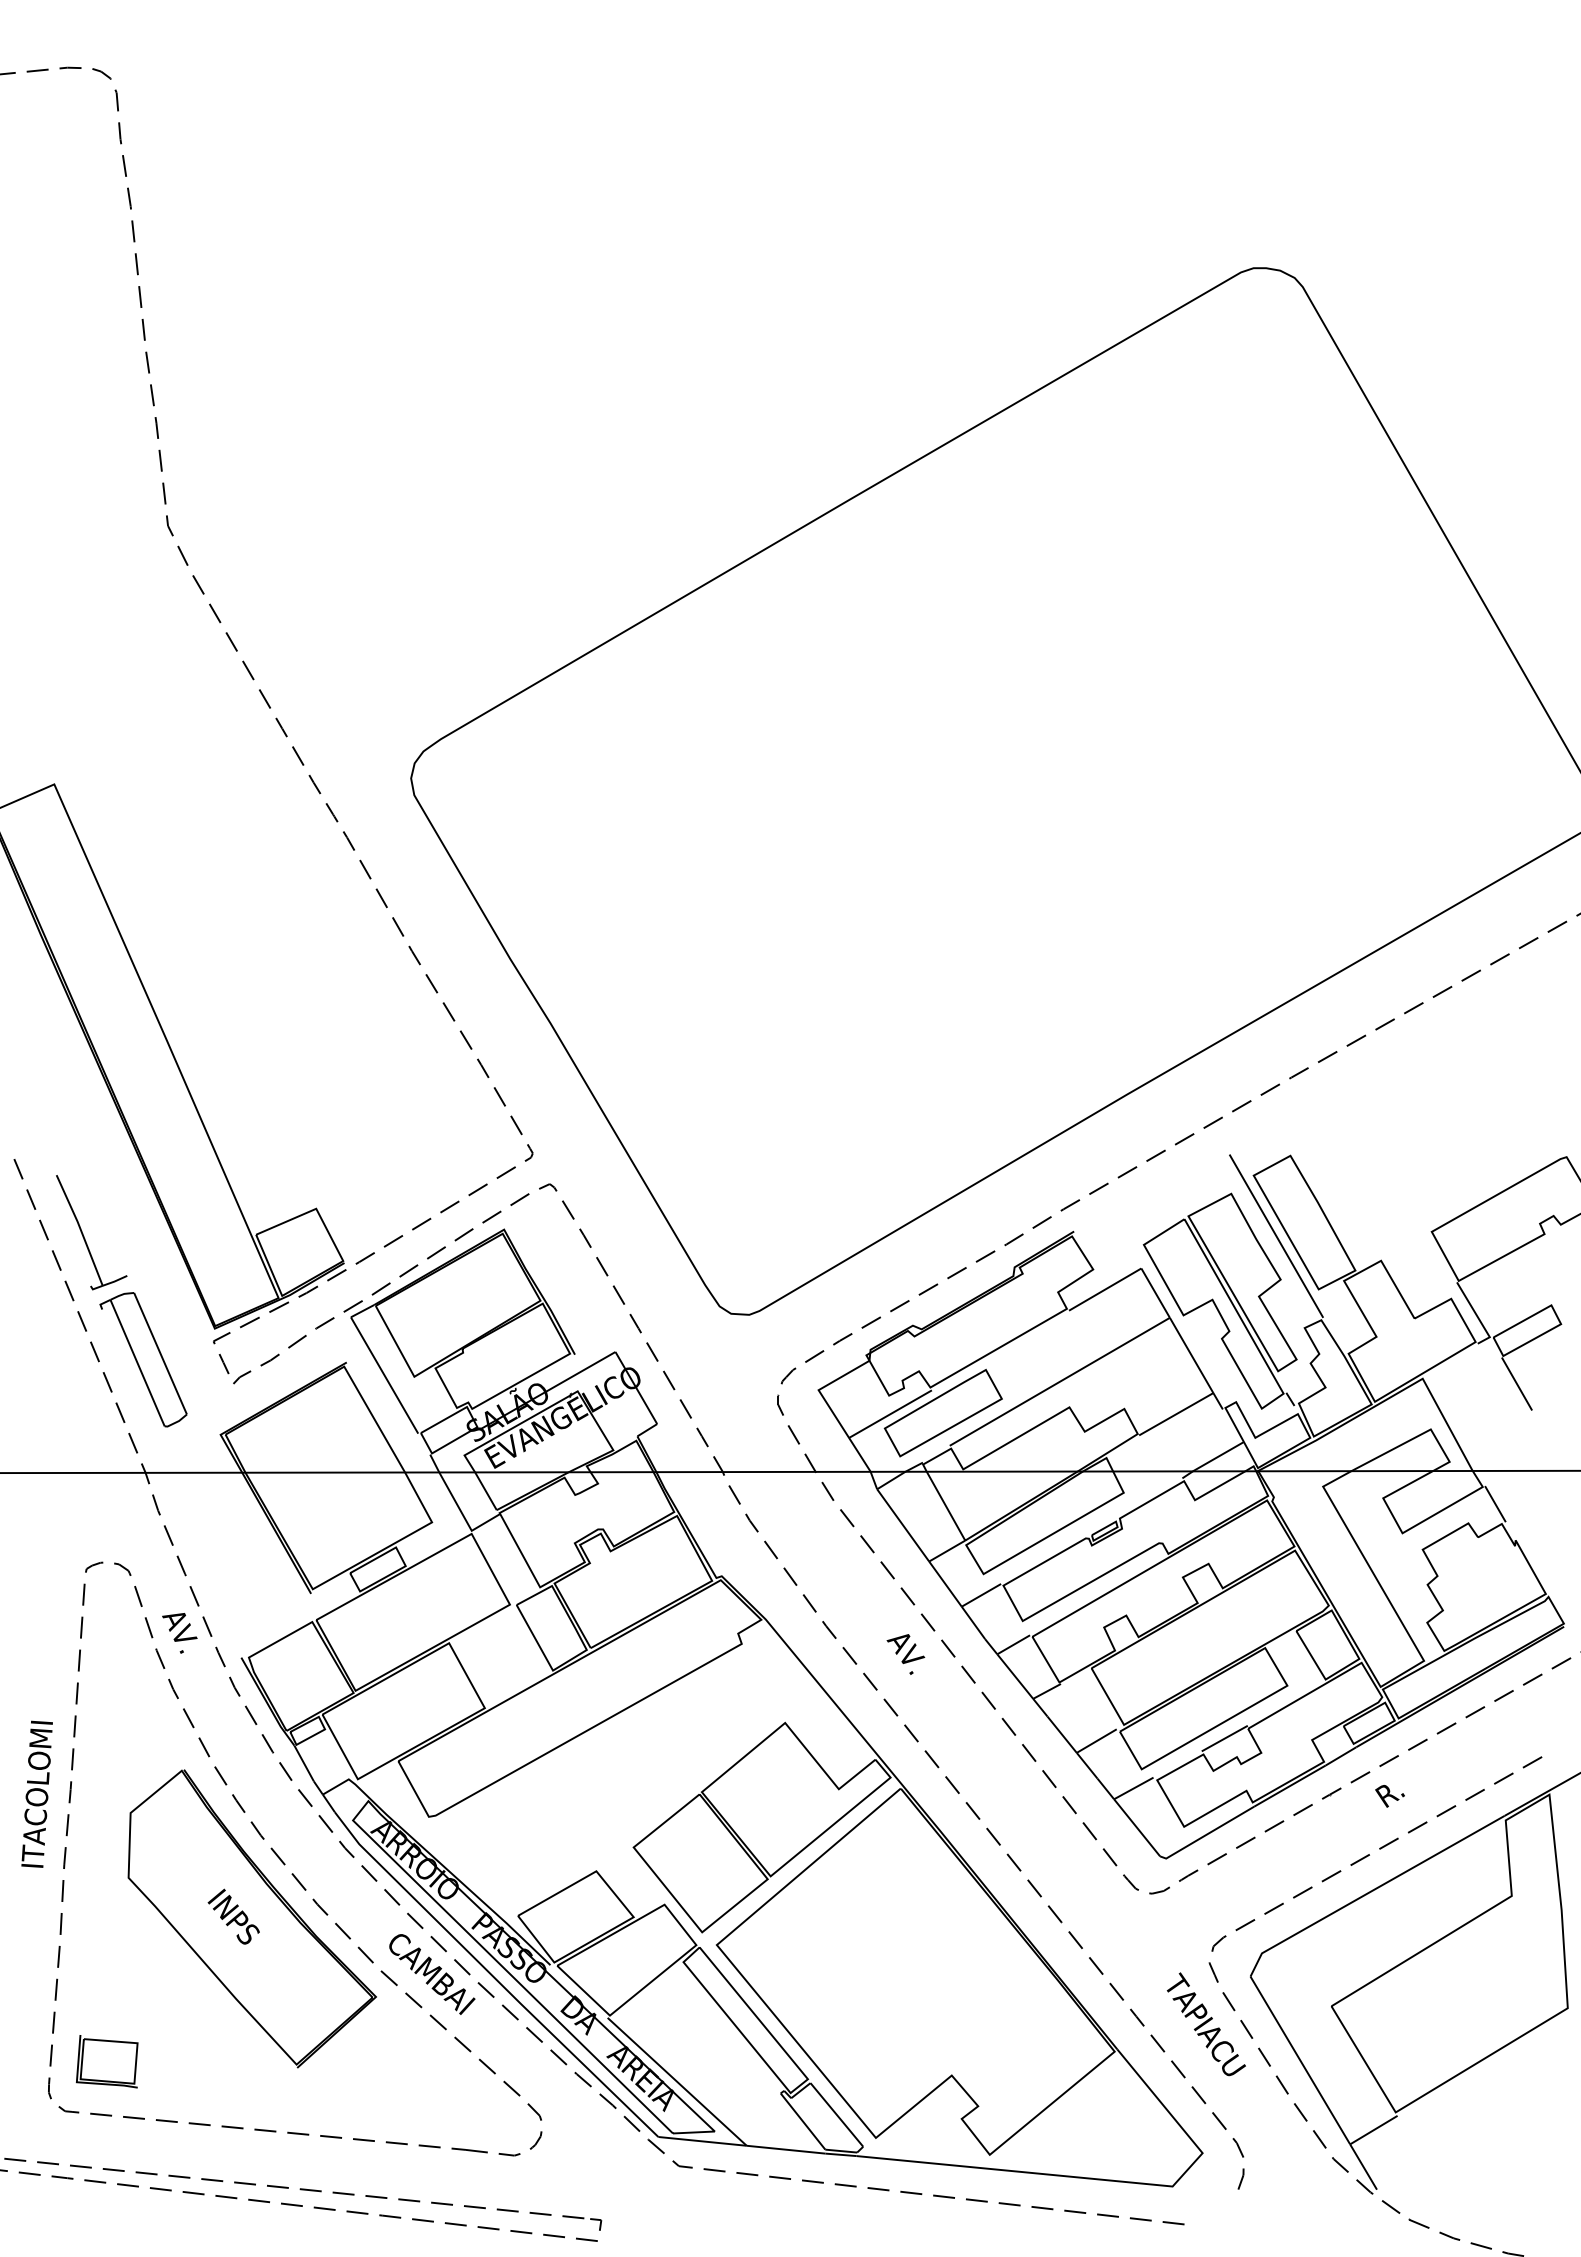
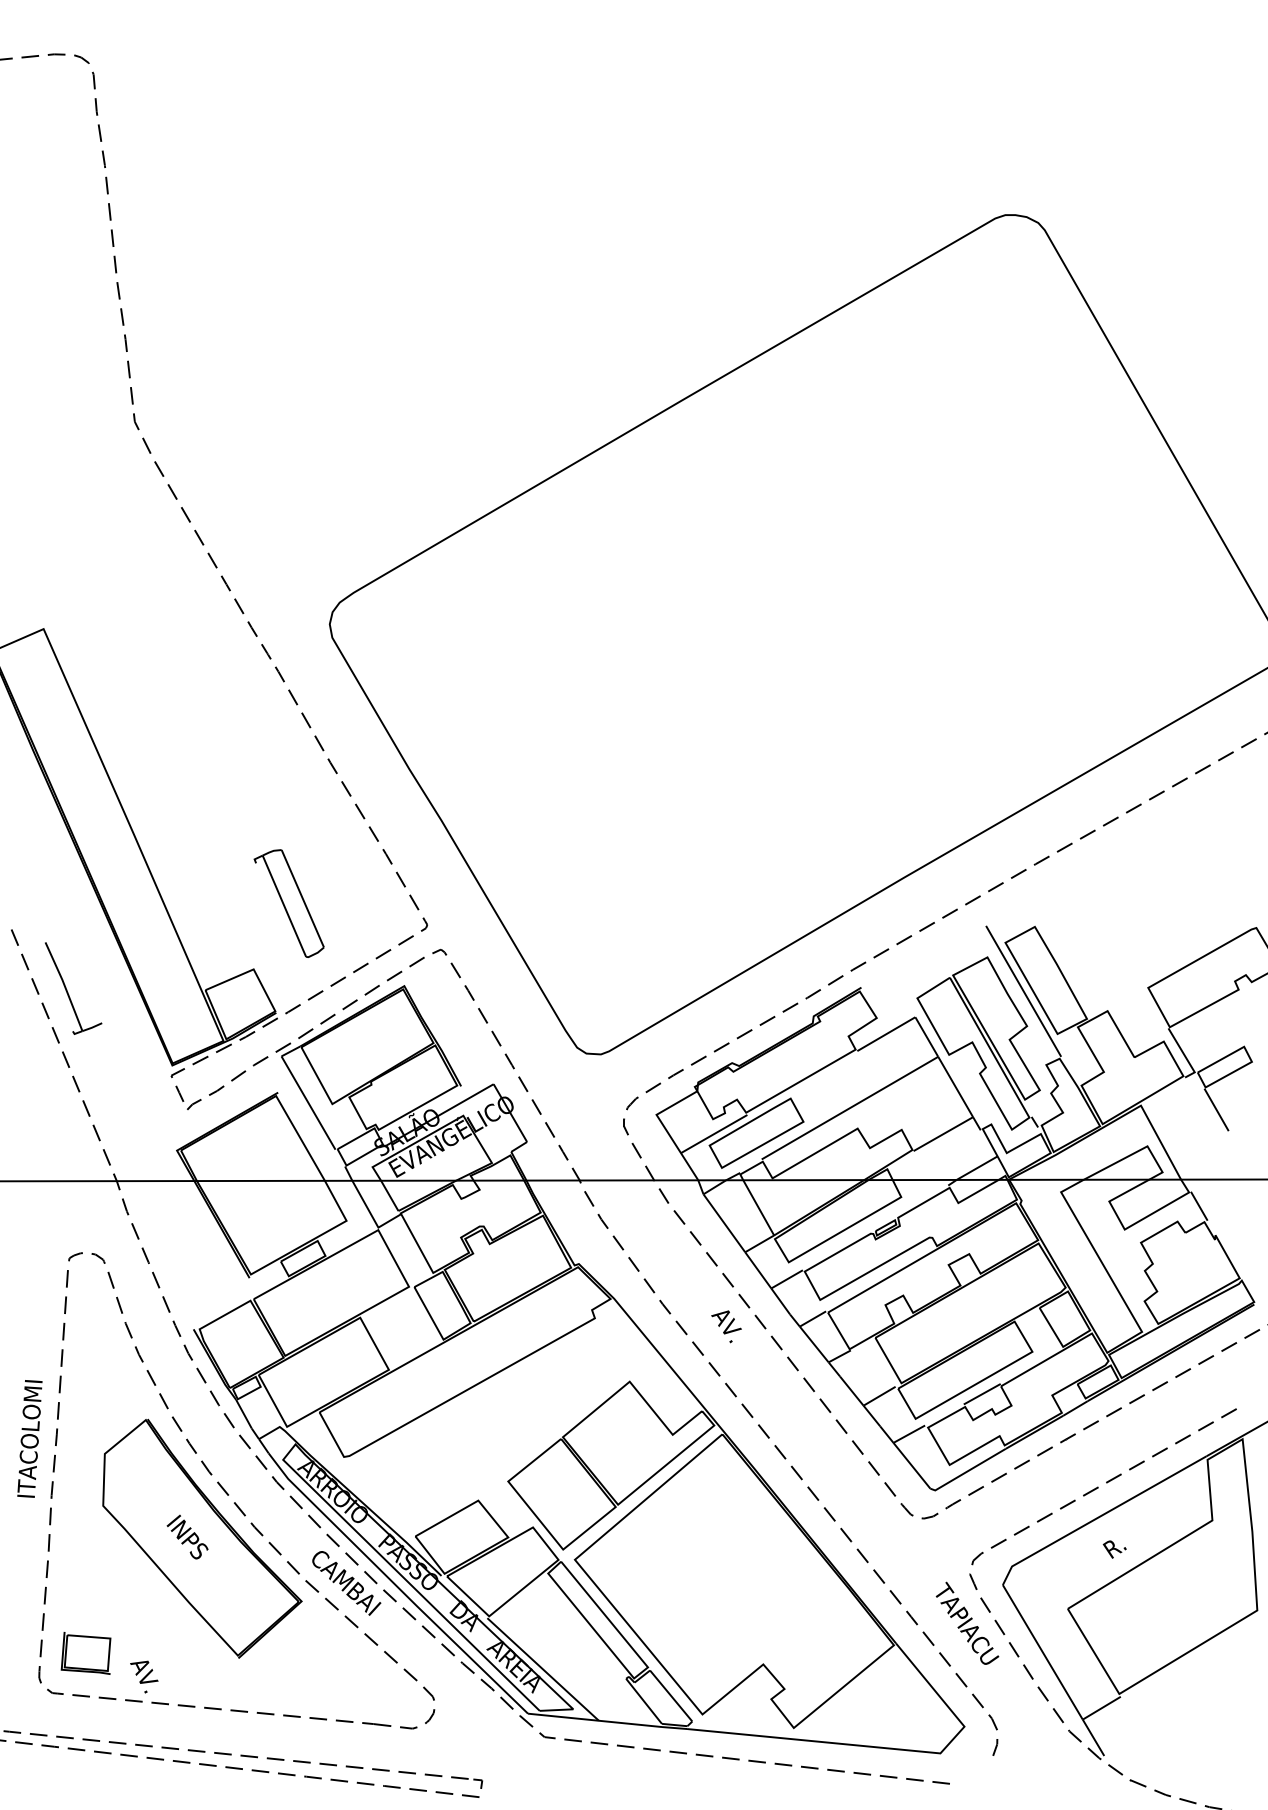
part: (143, 1359) -> (289, 903), moved
text: (179, 1633) -> (144, 1677), moved
text: (1389, 1796) -> (1114, 1549), moved

